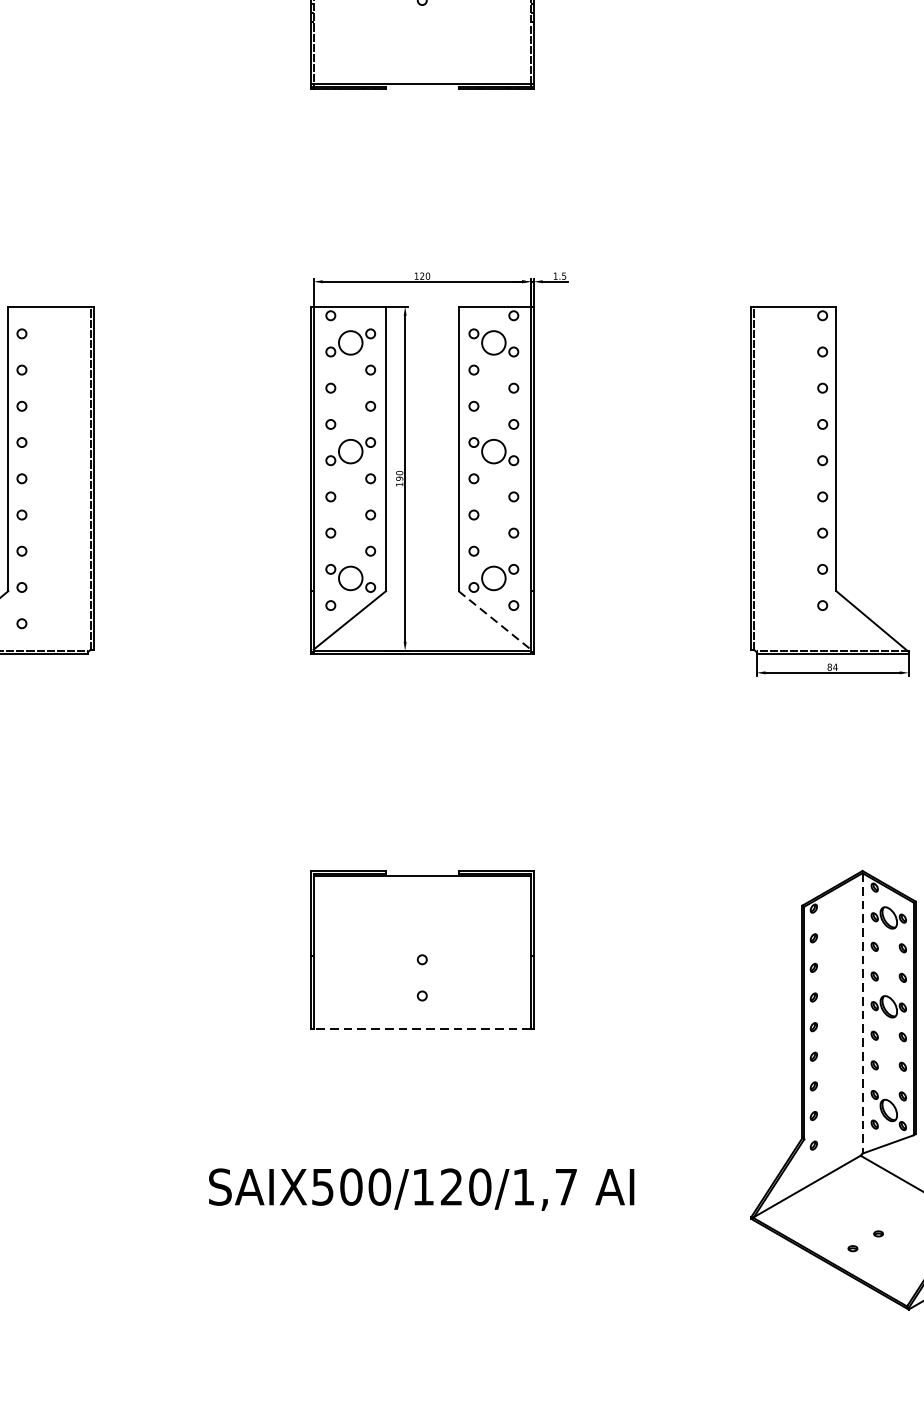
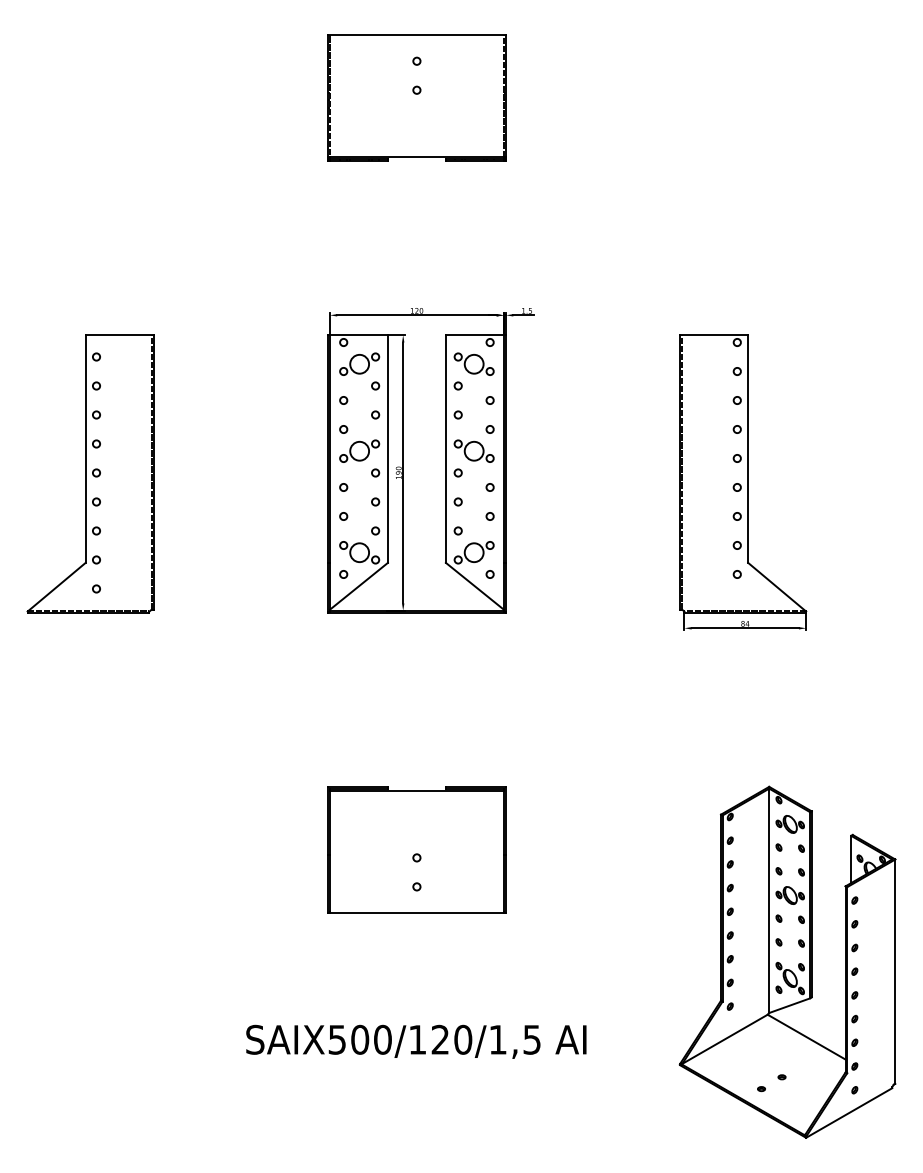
line: (495, 620) -> (475, 586), dashed -> solid
line: (862, 1014) -> (769, 901), dashed -> solid
line: (421, 1029) -> (416, 913), dashed -> solid
text: (565, 1186) -> (531, 1039), SAIX500/120/1,7 -> SAIX500/120/1,5

